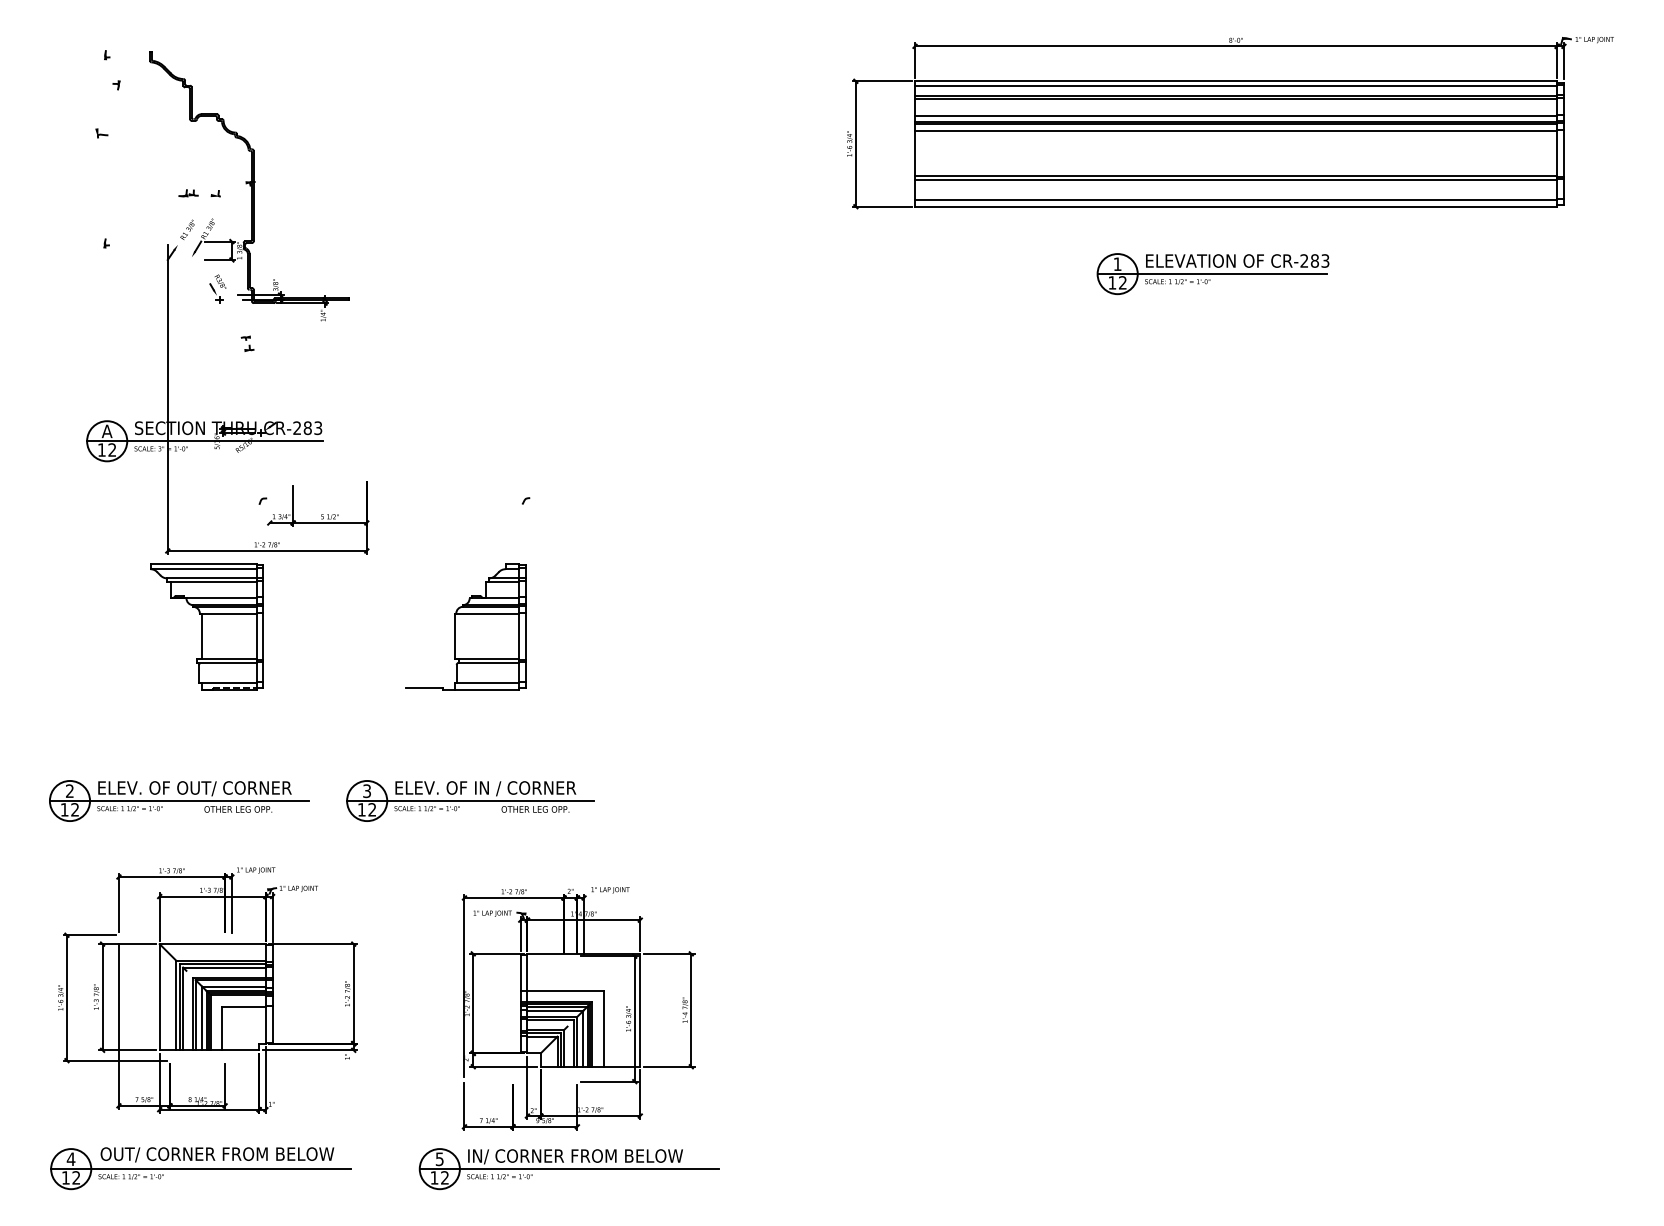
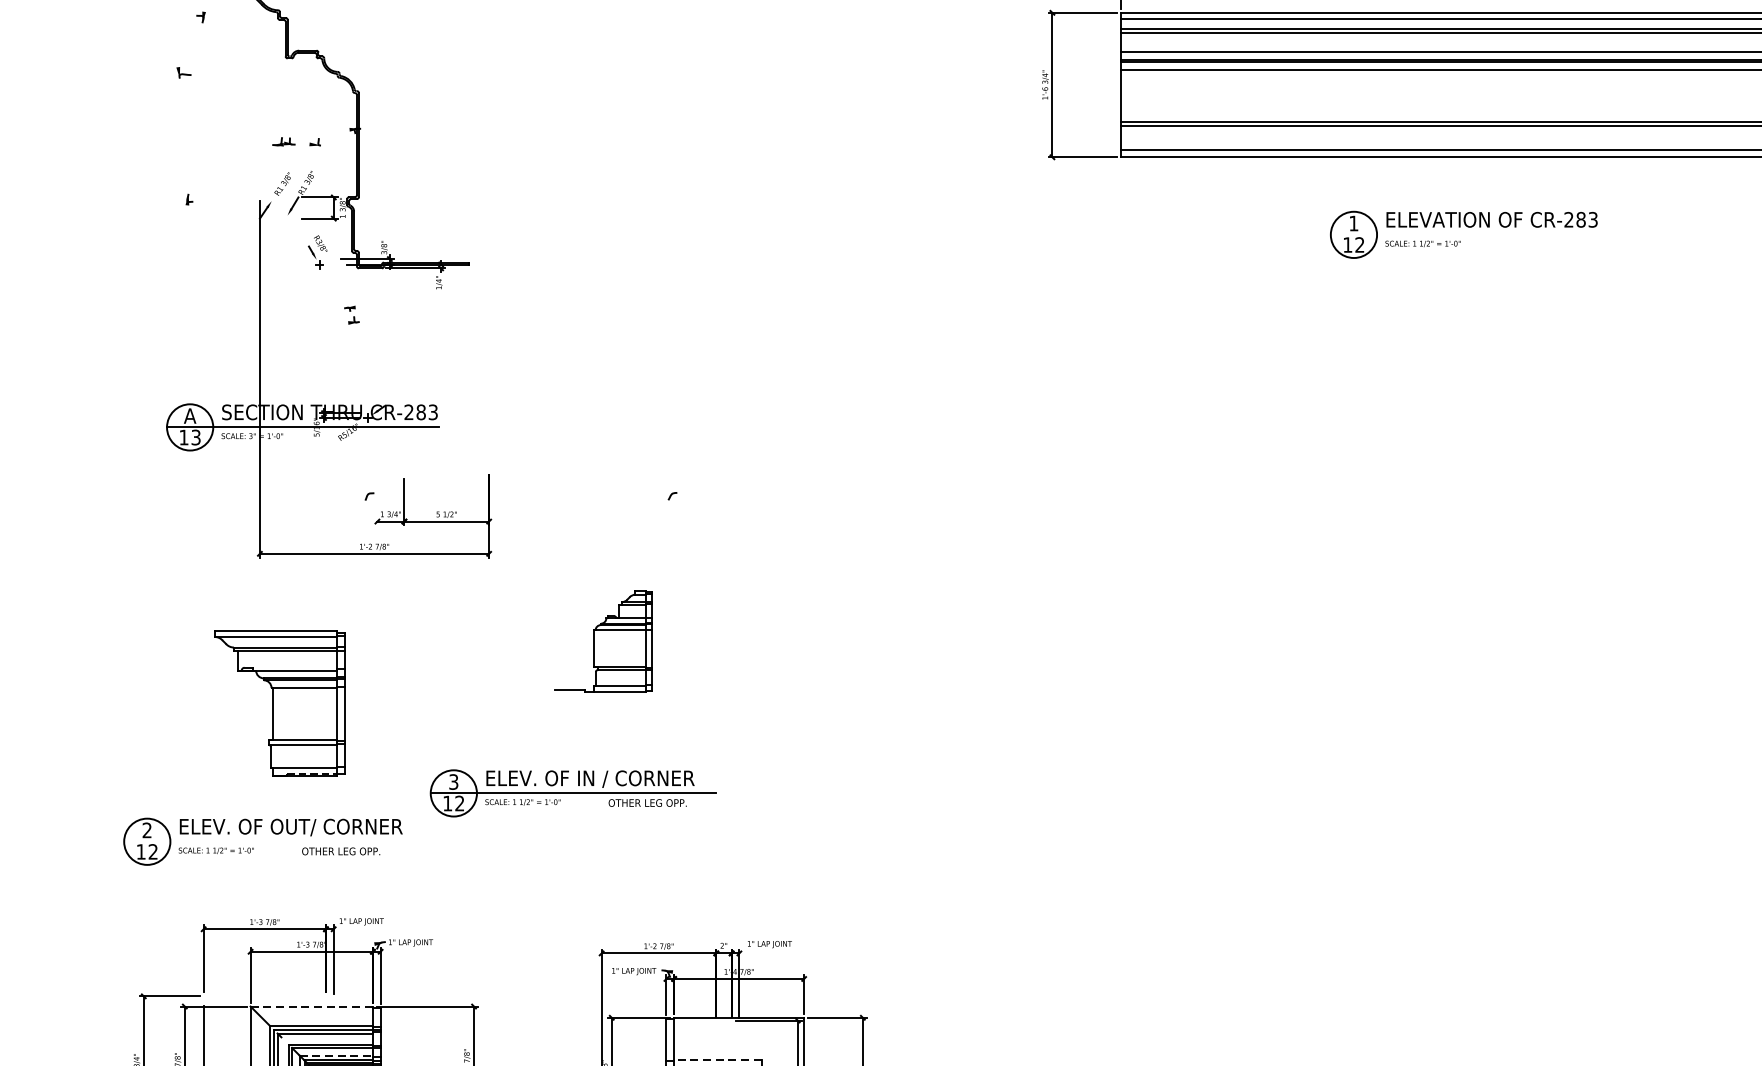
line: (1211, 274) -> (1461, 235), removed
text: (112, 449) -> (196, 436), 12 -> 13
part: (206, 626) -> (279, 702), moved
part: (465, 626) -> (602, 640), size x0.7
part: (470, 800) -> (572, 792), moved
line: (178, 801) -> (272, 842), removed
line: (213, 944) -> (312, 1006), solid -> dashed
line: (234, 986) -> (336, 1055), solid -> dashed
line: (564, 990) -> (716, 1059), solid -> dashed

